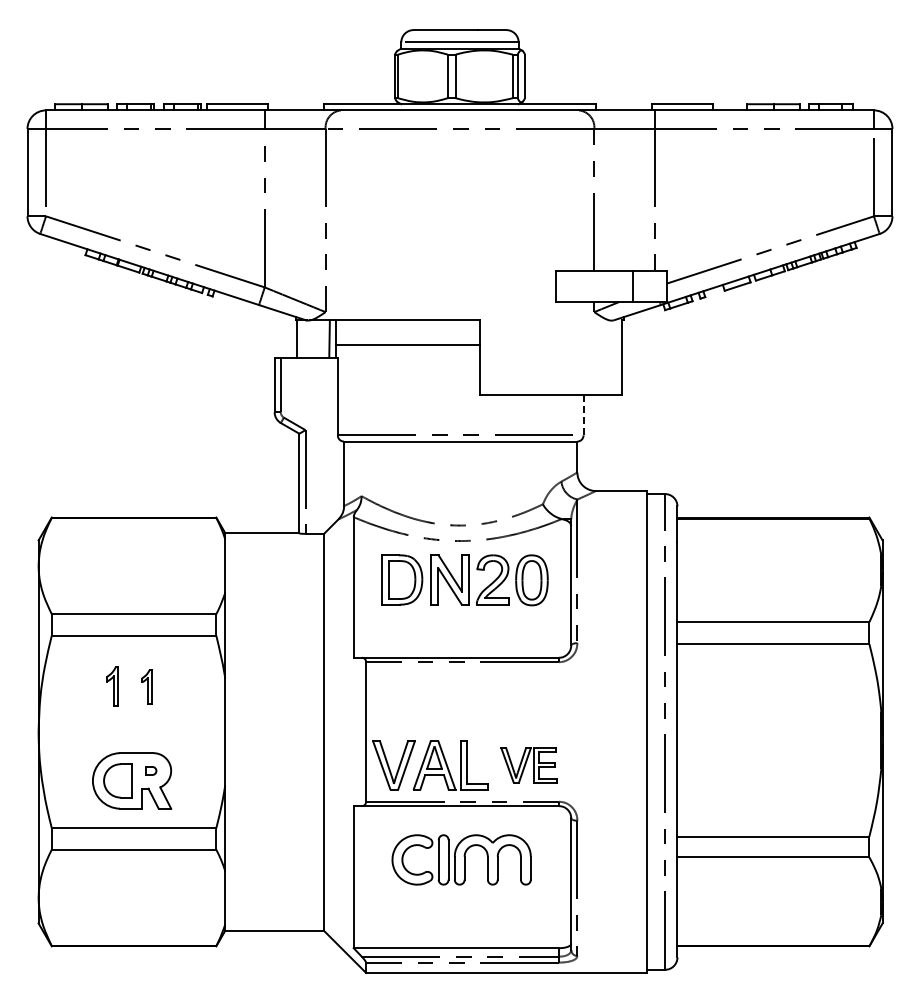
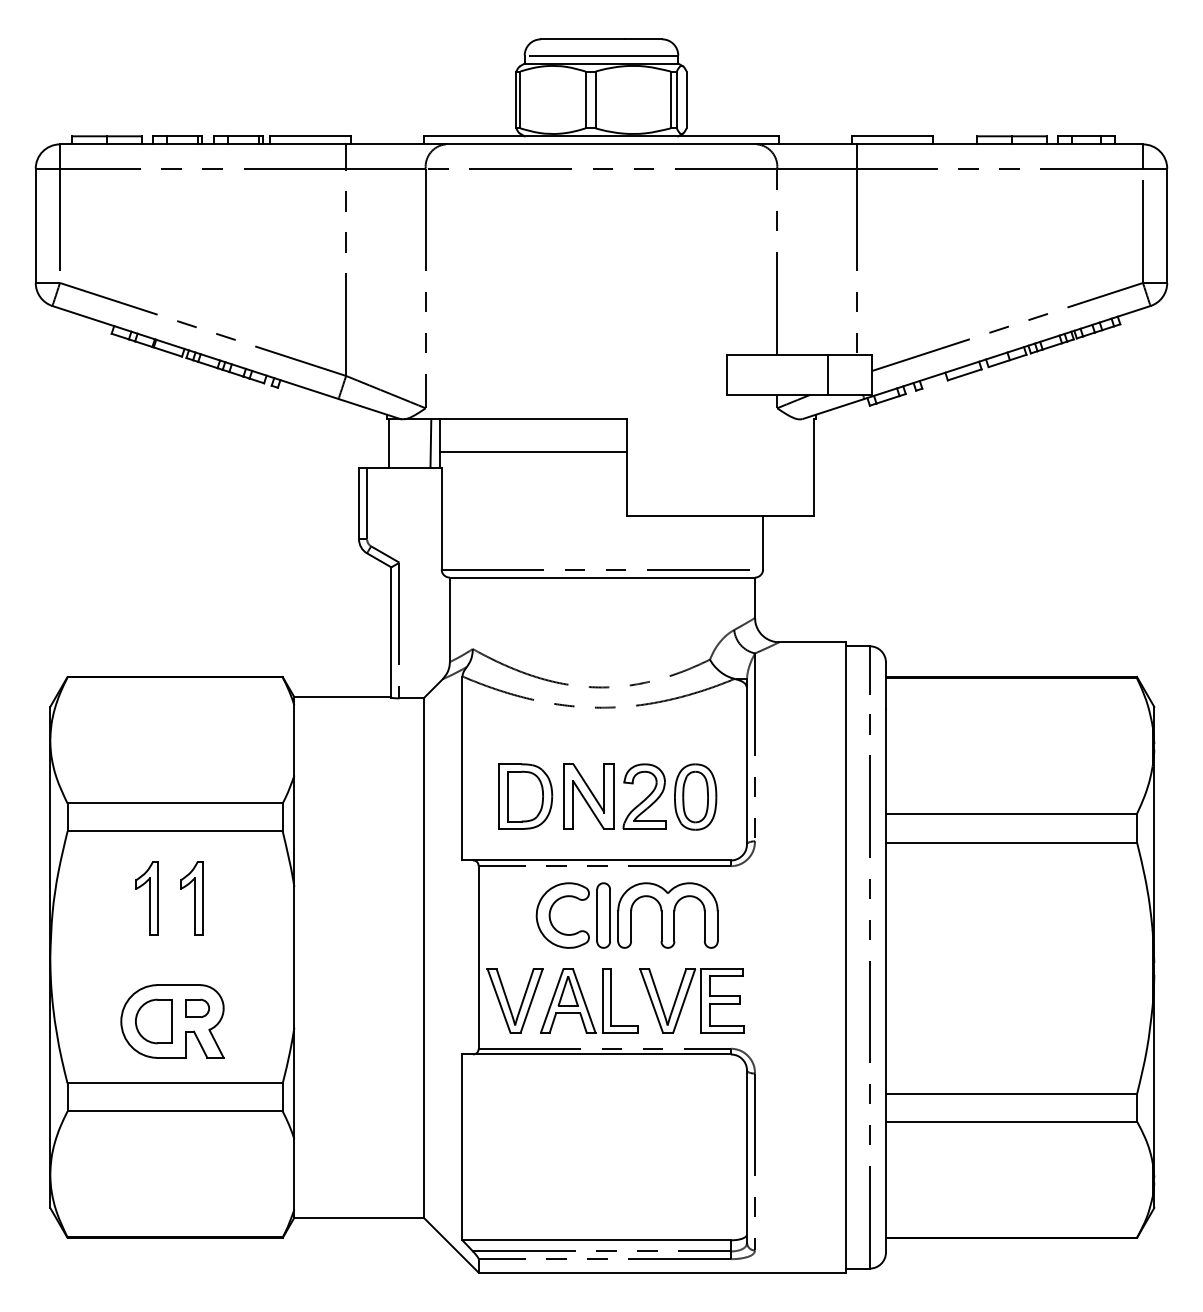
line: (583, 414) -> (763, 542), dashed -> solid
part: (464, 580) -> (607, 797), moved
part: (112, 686) -> (146, 897), size x1.43
part: (146, 686) -> (191, 897), size x1.67
part: (528, 765) -> (691, 1001), size x1.43
part: (150, 770) -> (196, 1007), size x1.67
part: (461, 859) -> (627, 915), moved

